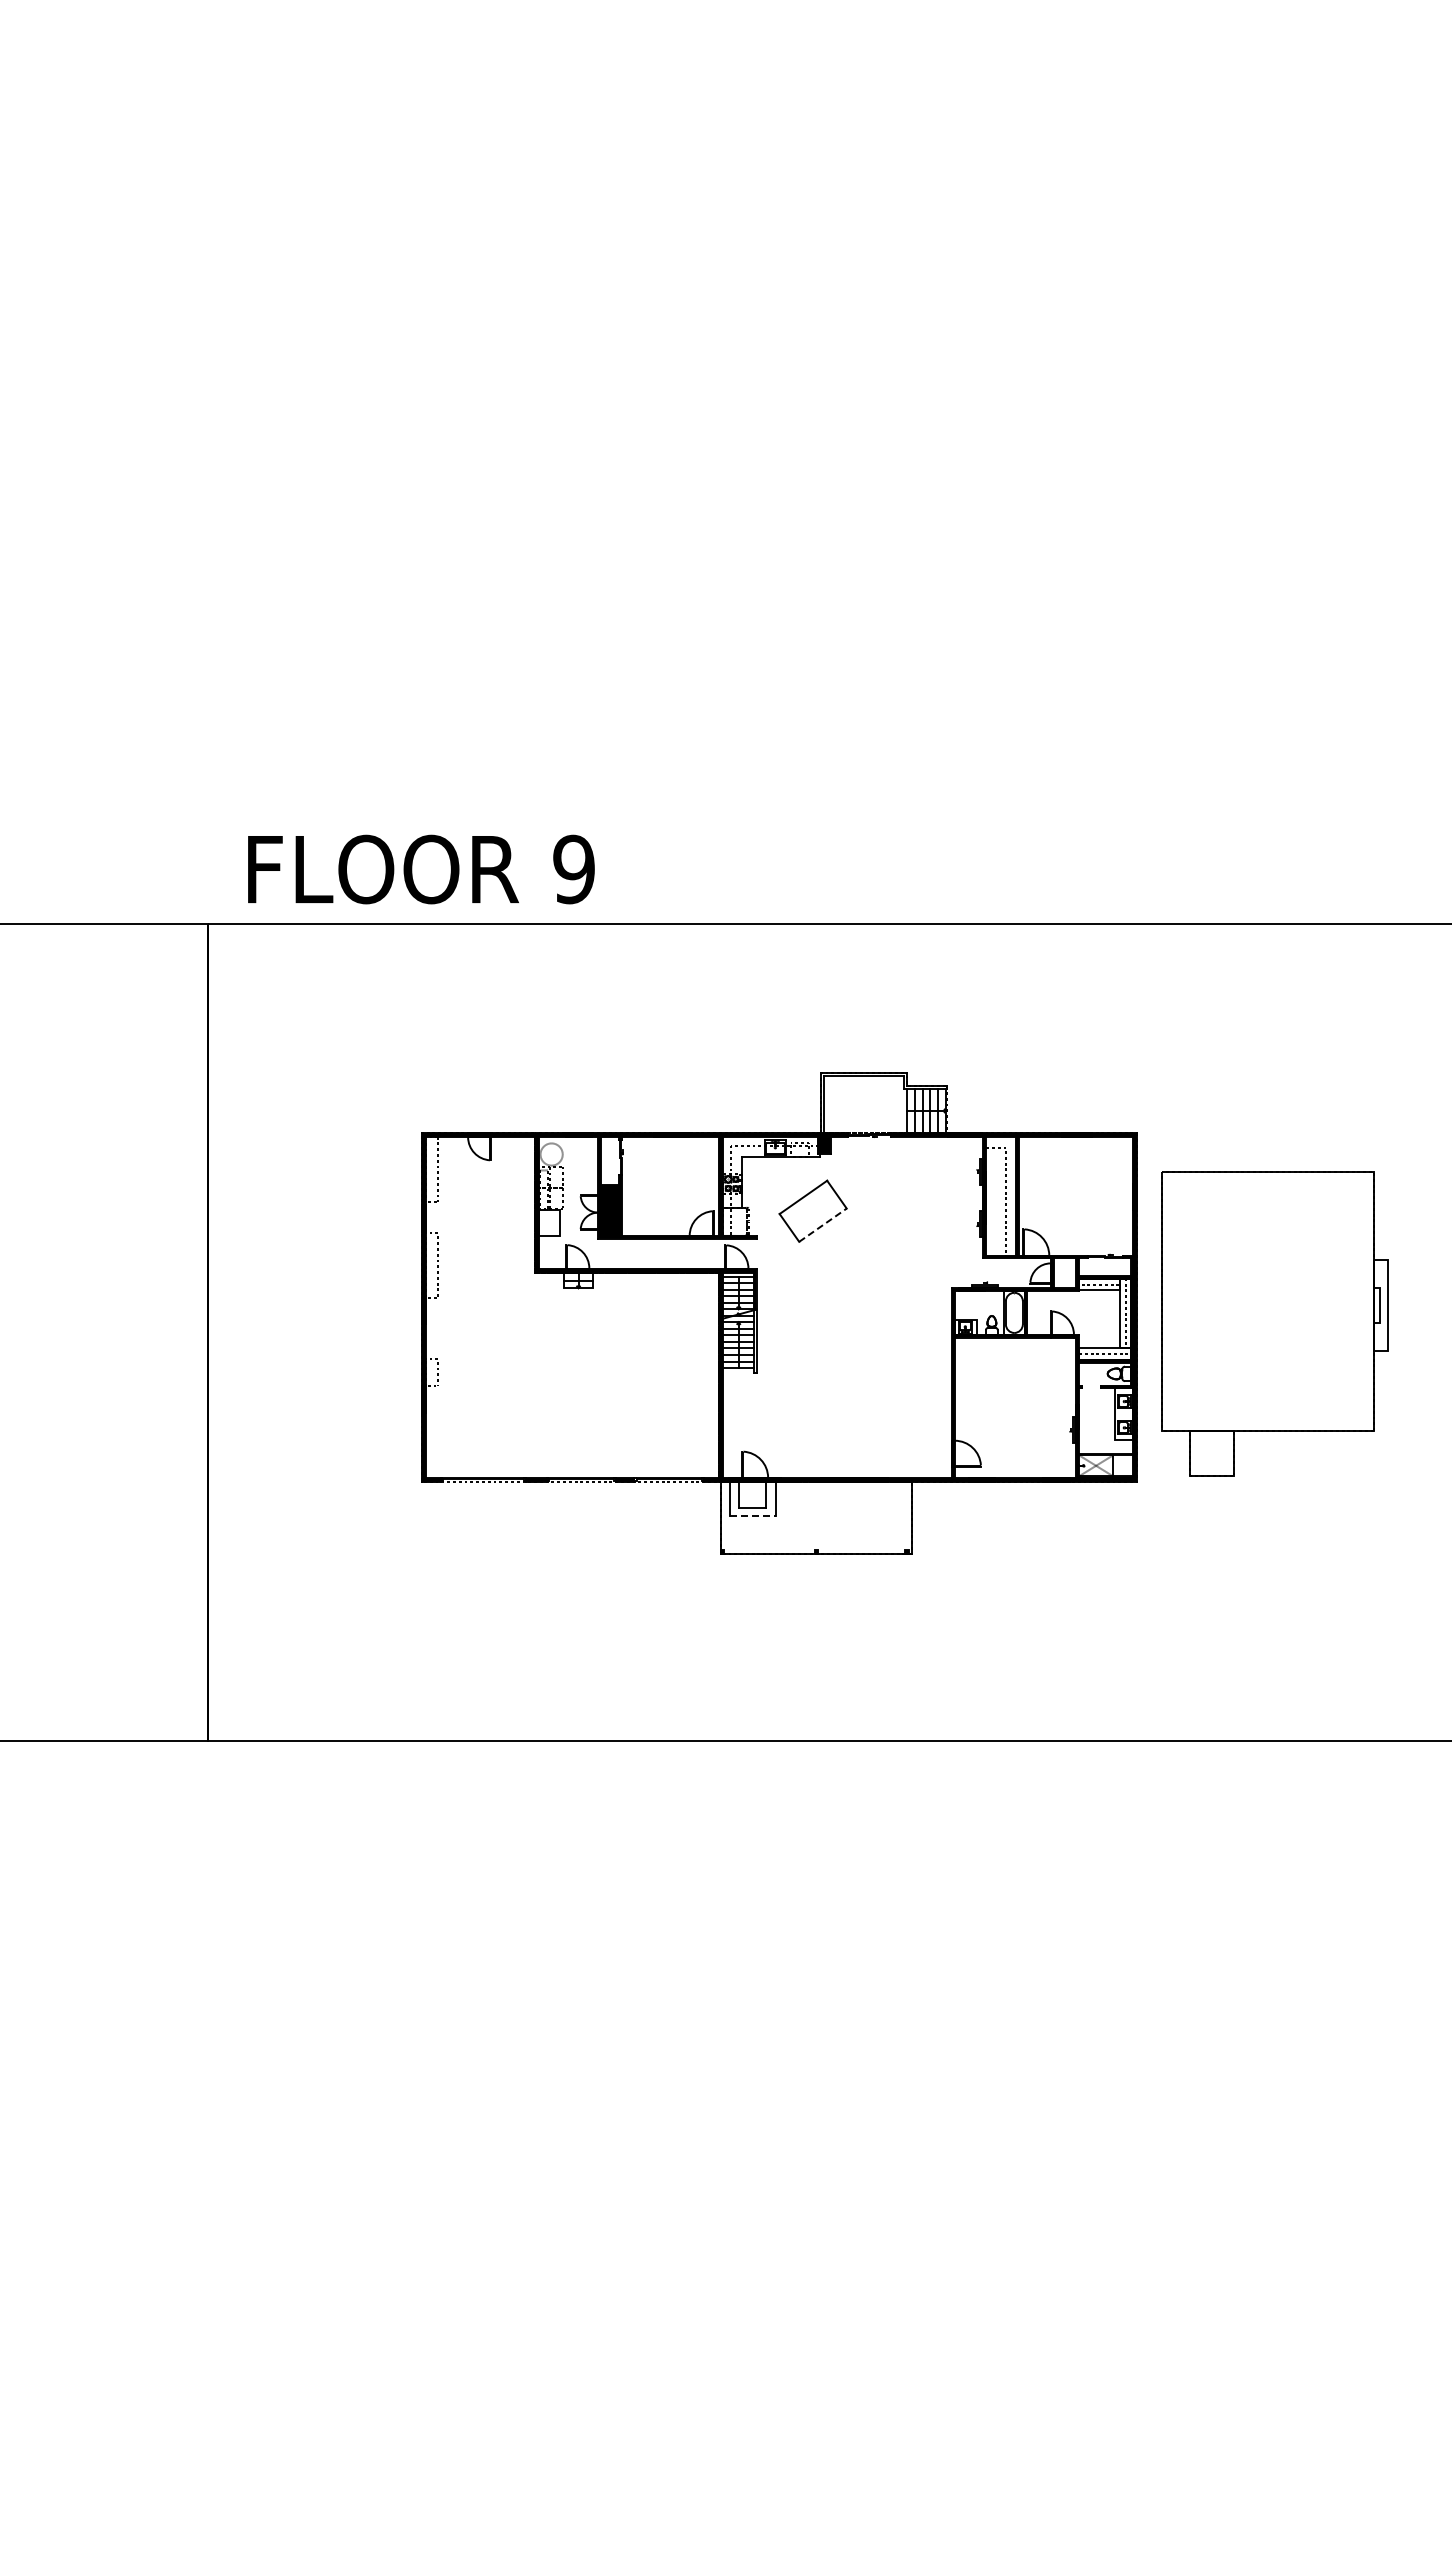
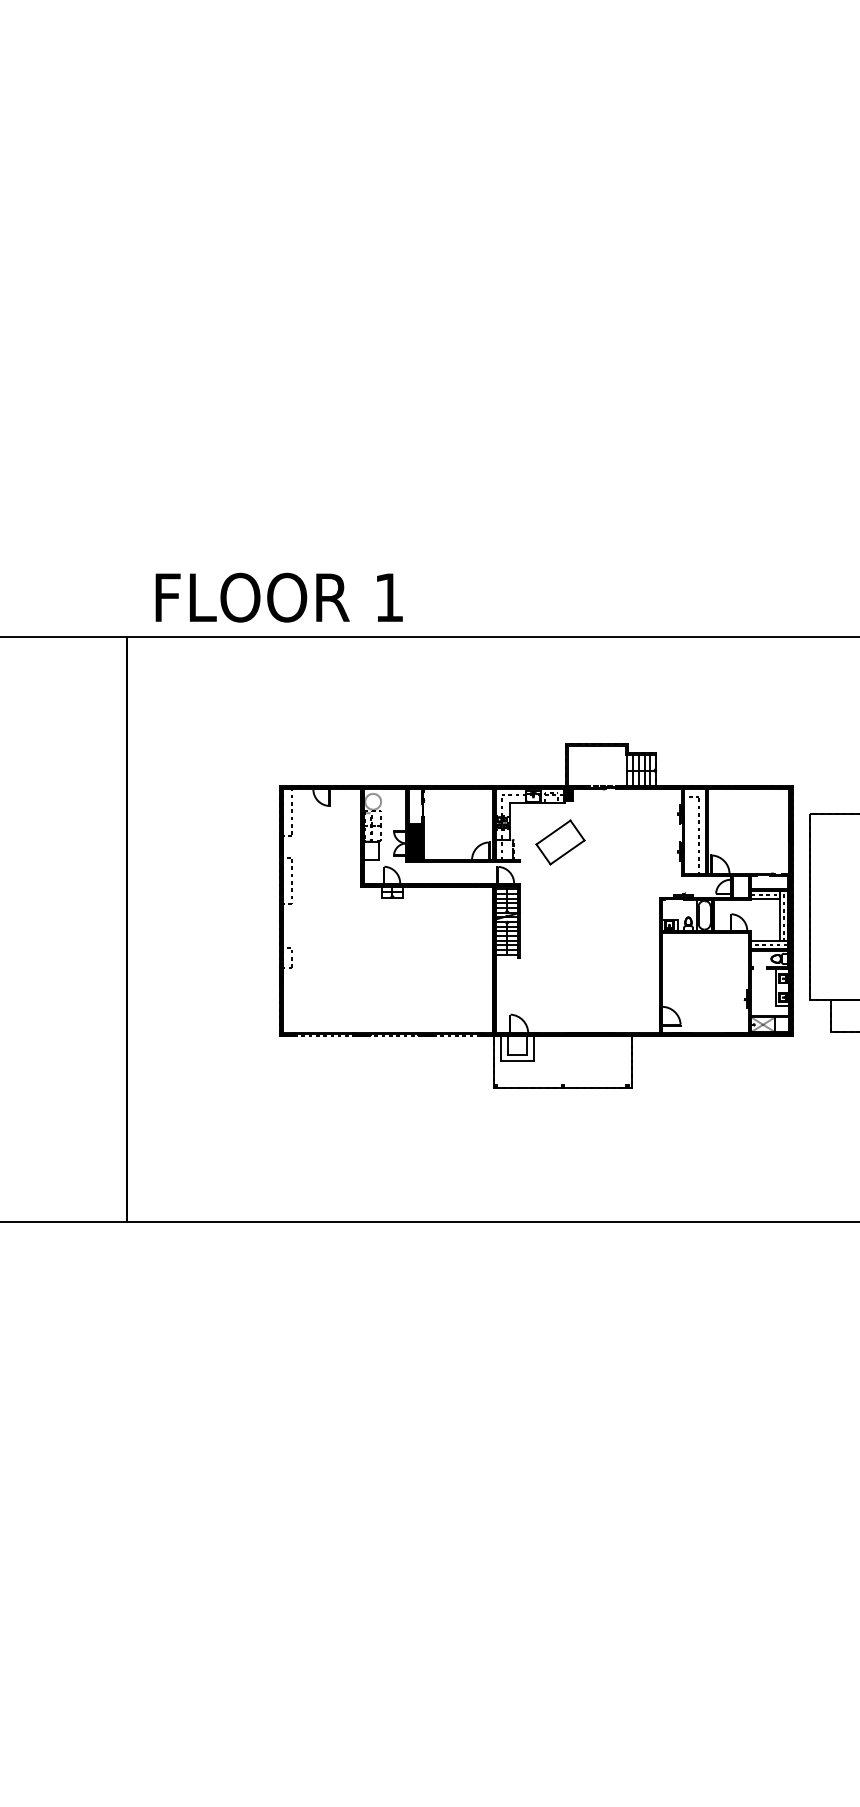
text: (573, 869) -> (388, 597), 9 -> 1
line: (823, 1224) -> (567, 851), dashed -> solid
line: (752, 1516) -> (517, 1061), dashed -> solid

